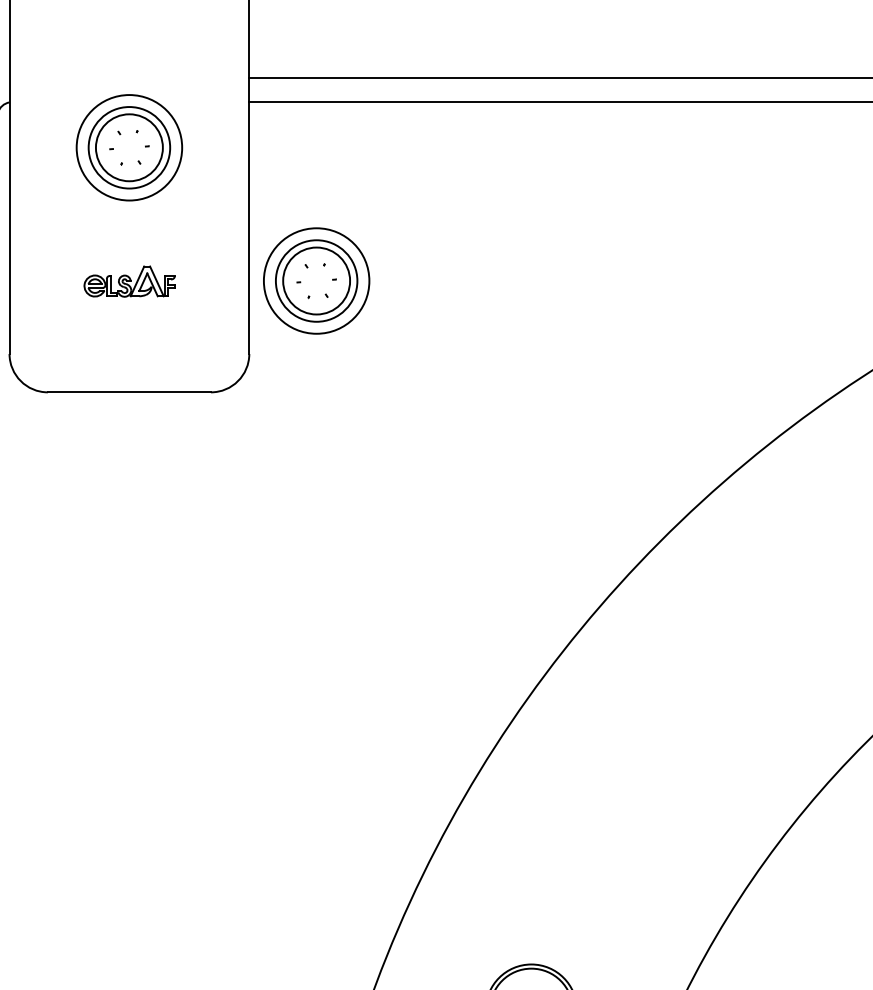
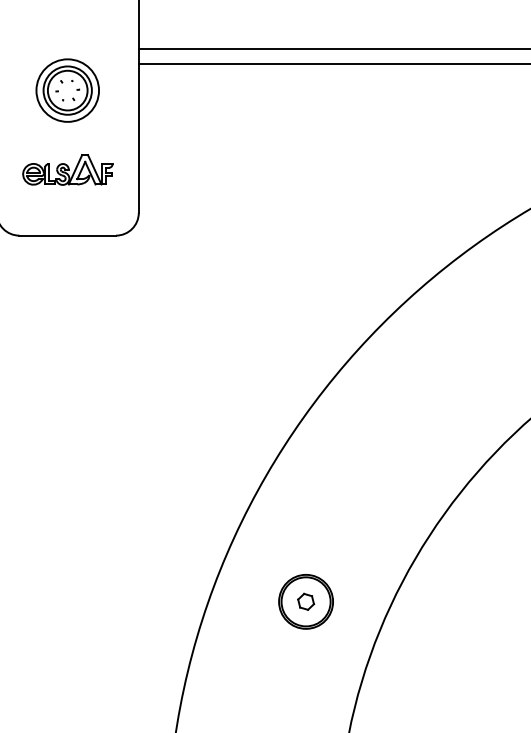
part: (129, 280) -> (67, 169), size x1.67
part: (316, 280) -> (178, 169), removed

